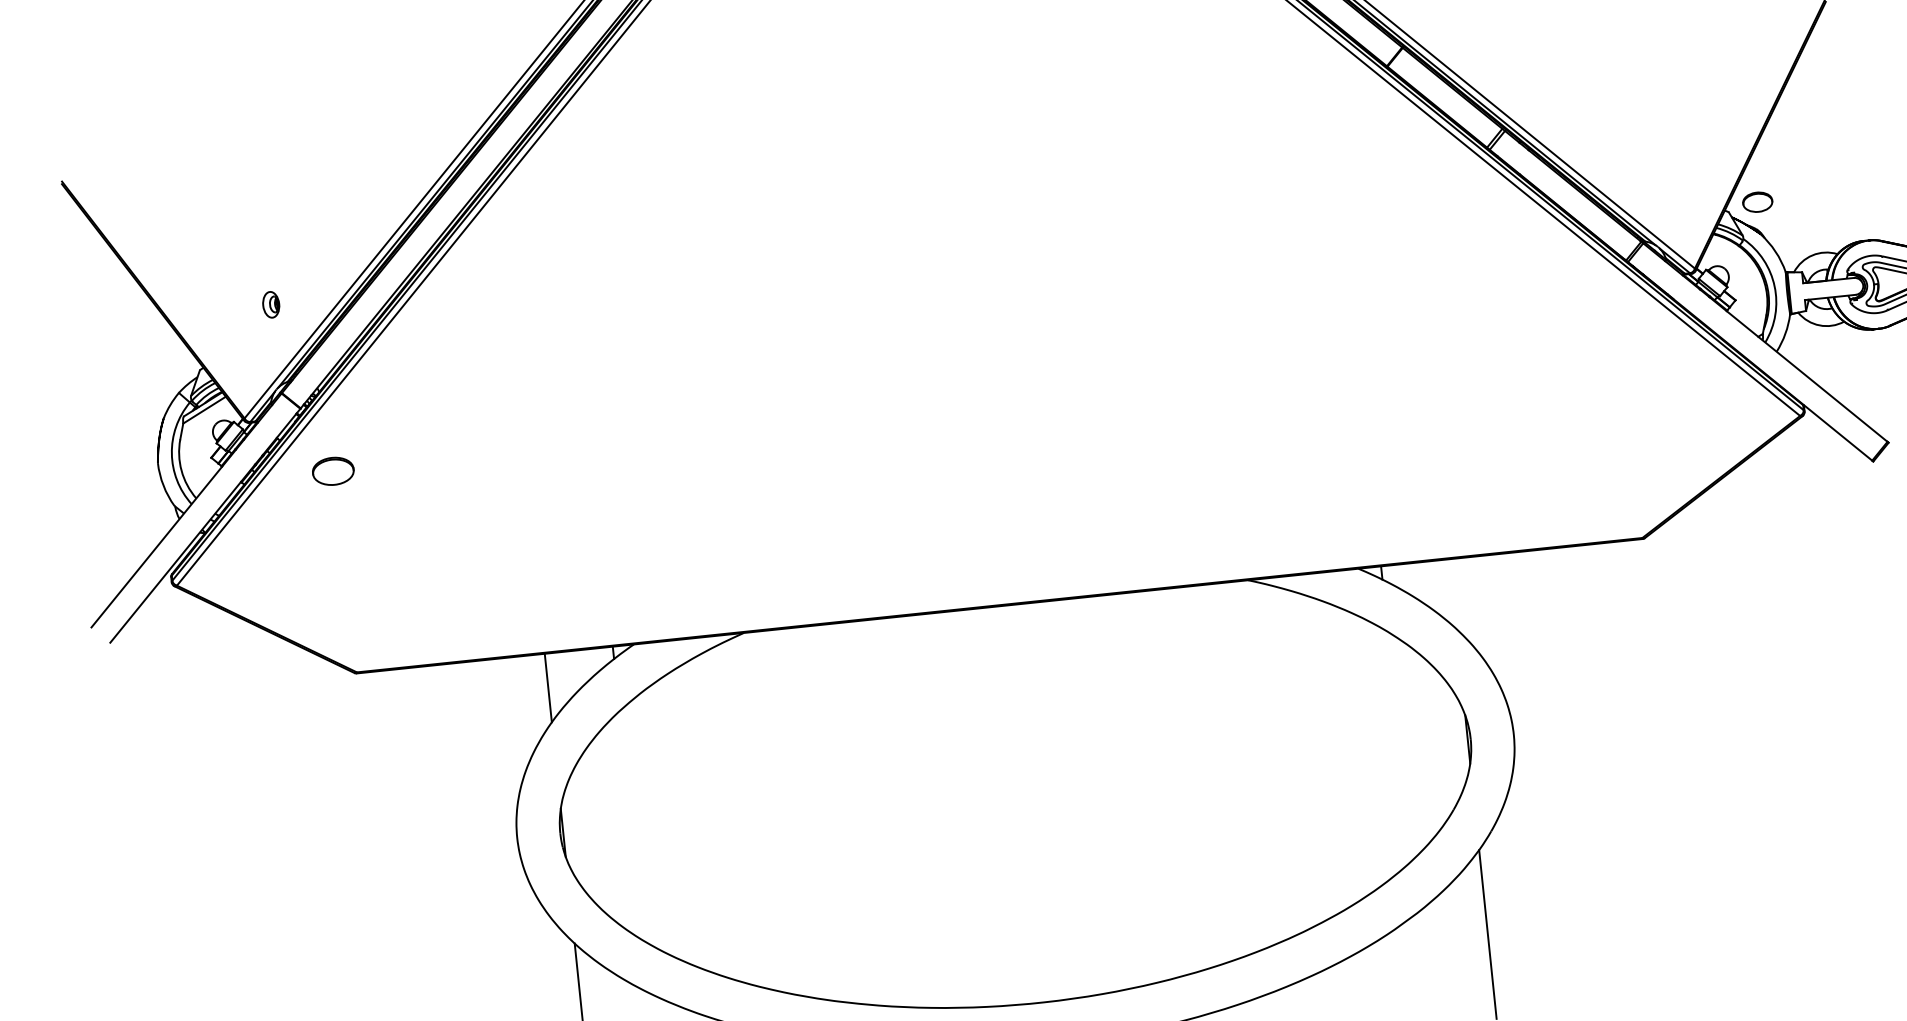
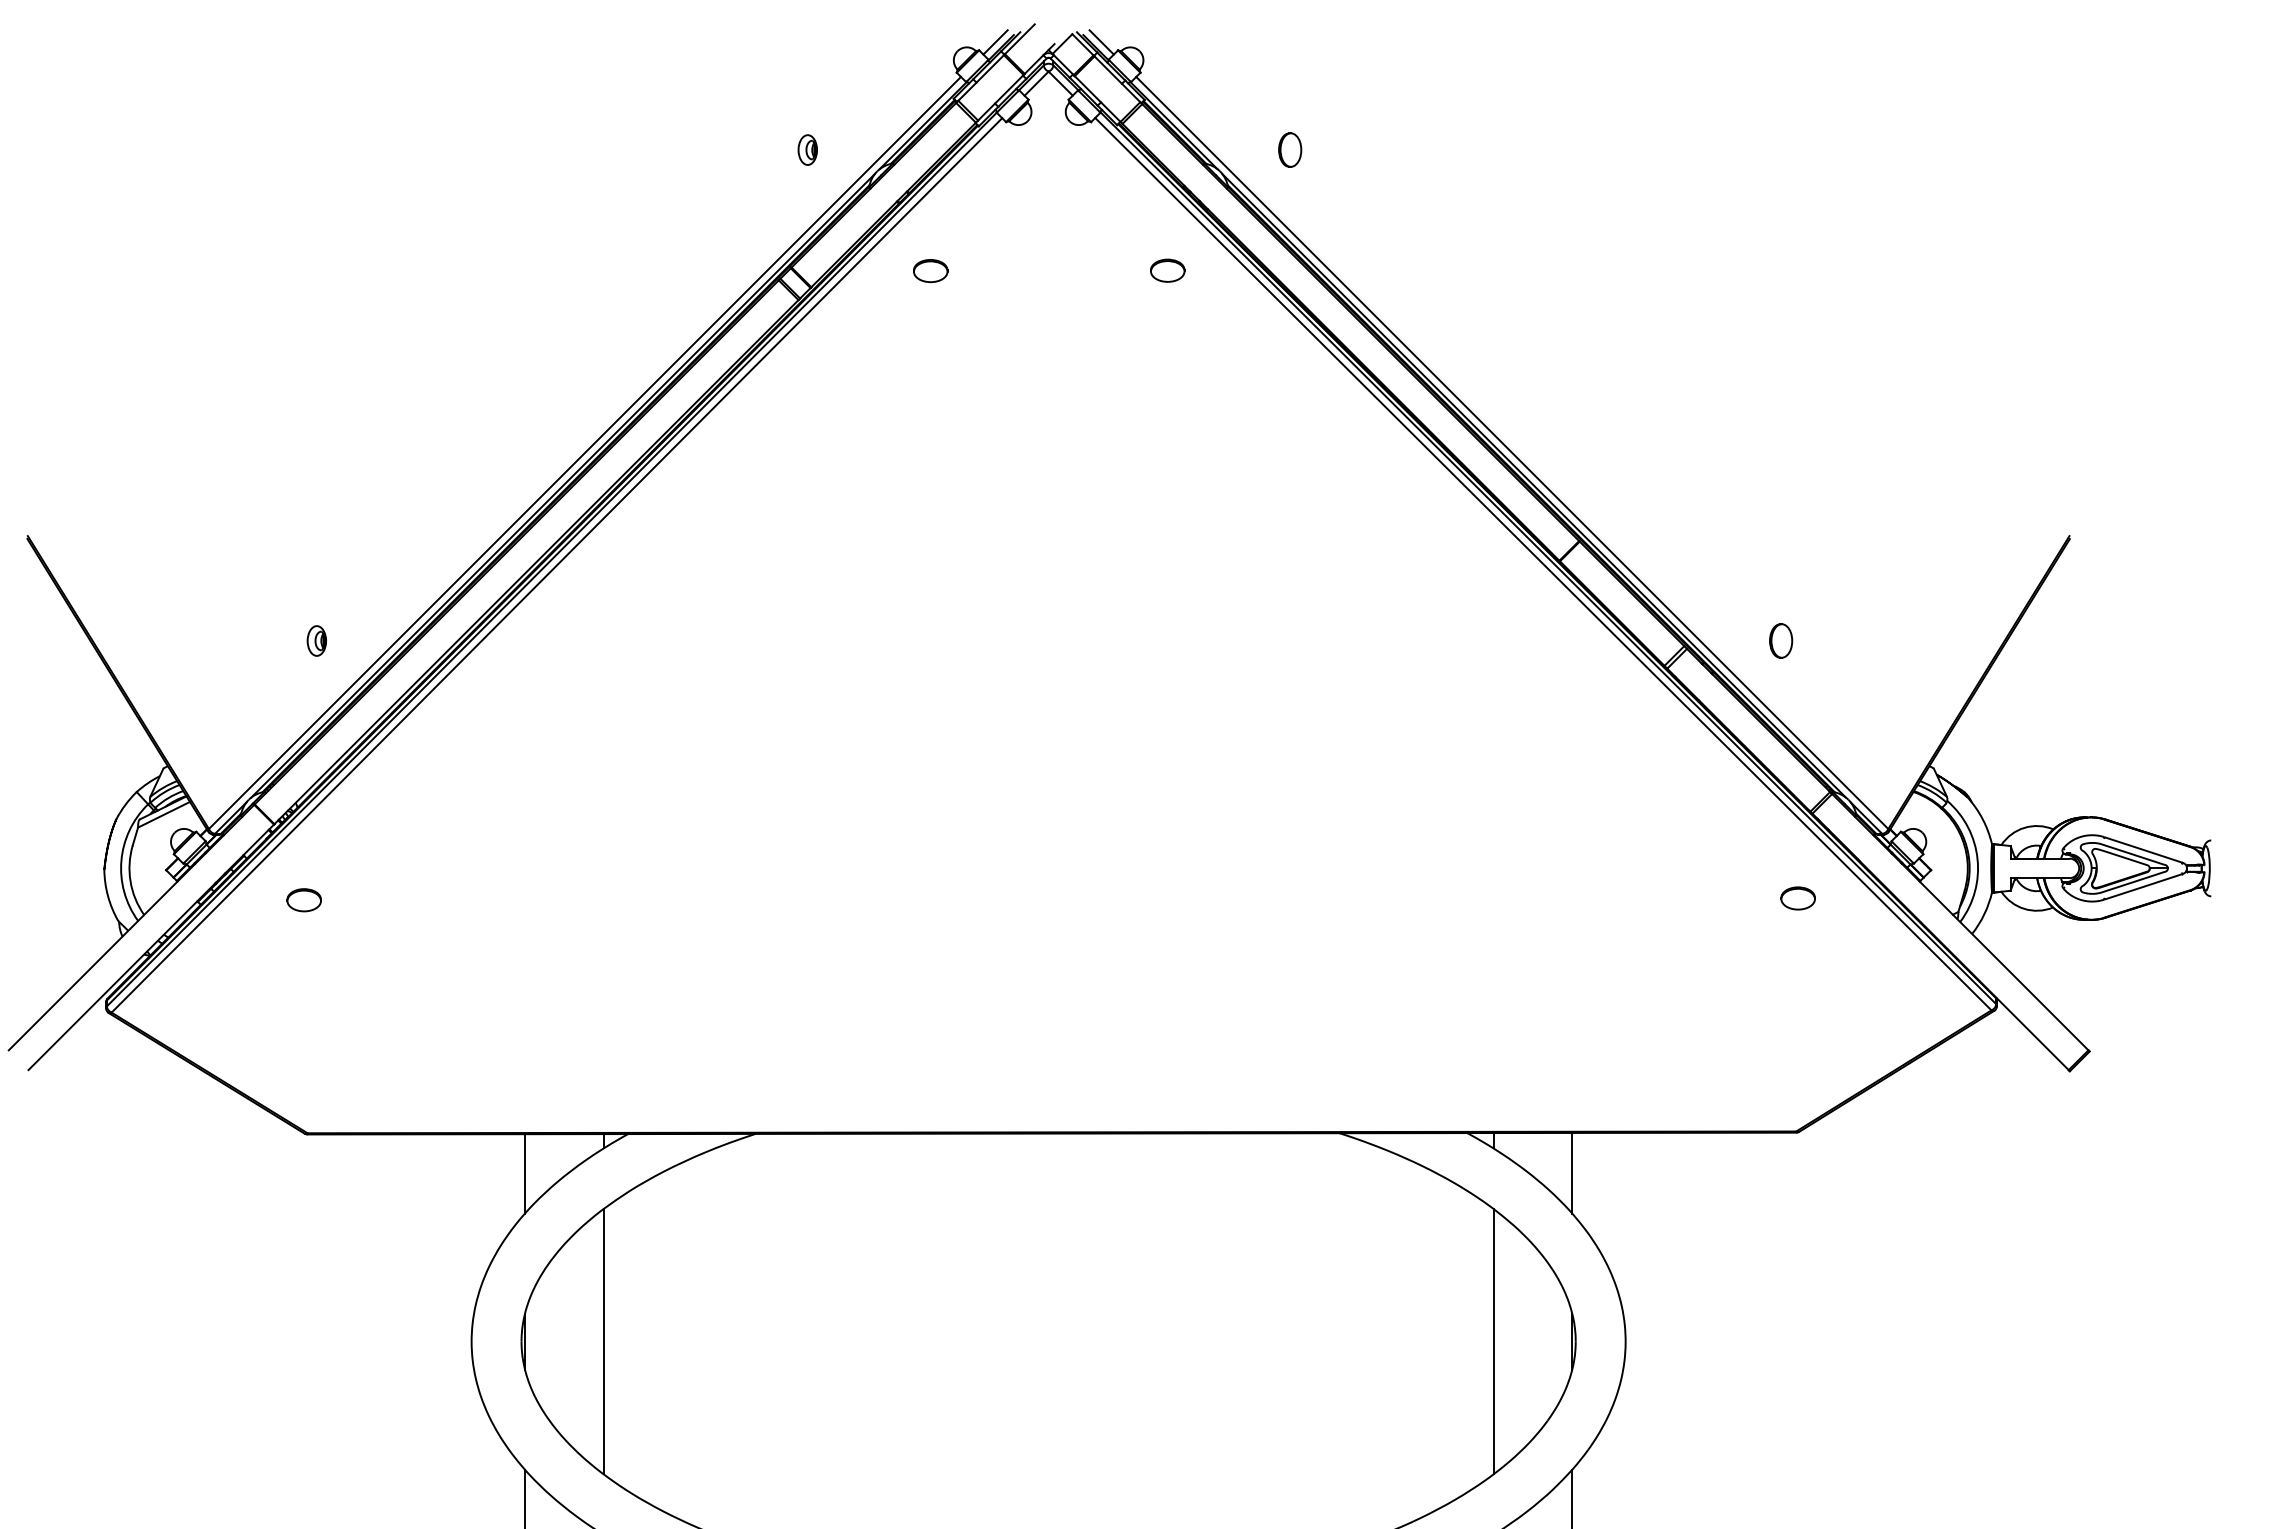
part: (1585, 115) -> (1781, 640), added
part: (1757, 202) -> (1797, 898), moved
part: (270, 304) -> (316, 640), moved
part: (332, 471) -> (303, 900), size x0.71
line: (1452, 593) -> (1572, 1172), added
line: (1399, 746) -> (1493, 1341), added
line: (631, 825) -> (603, 1341), added

